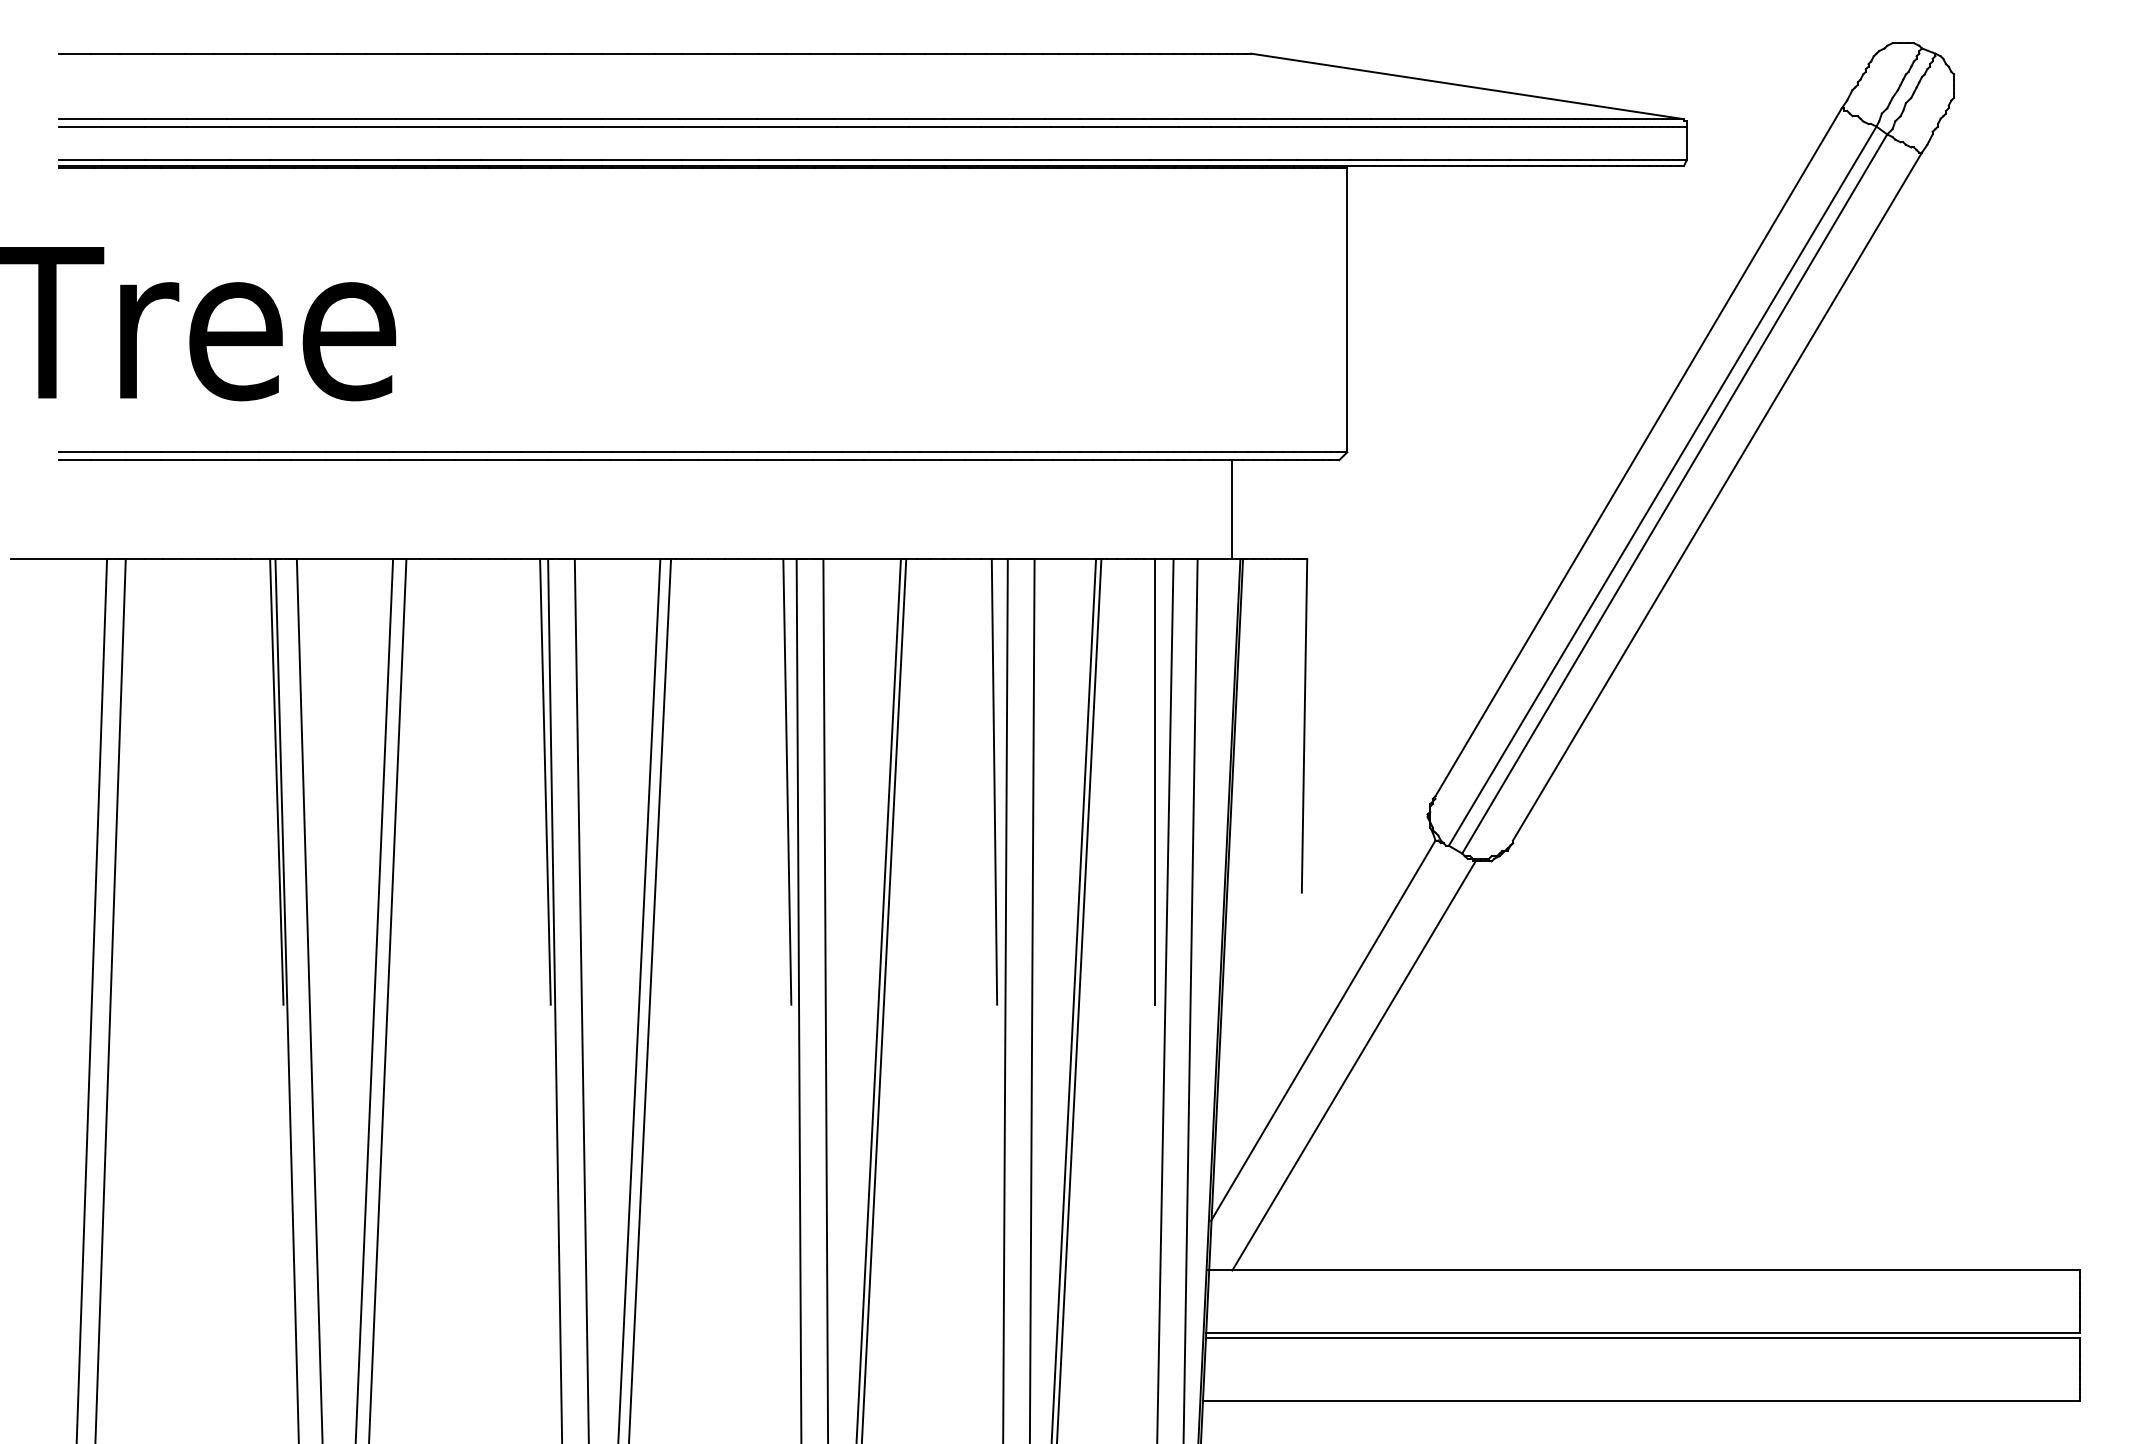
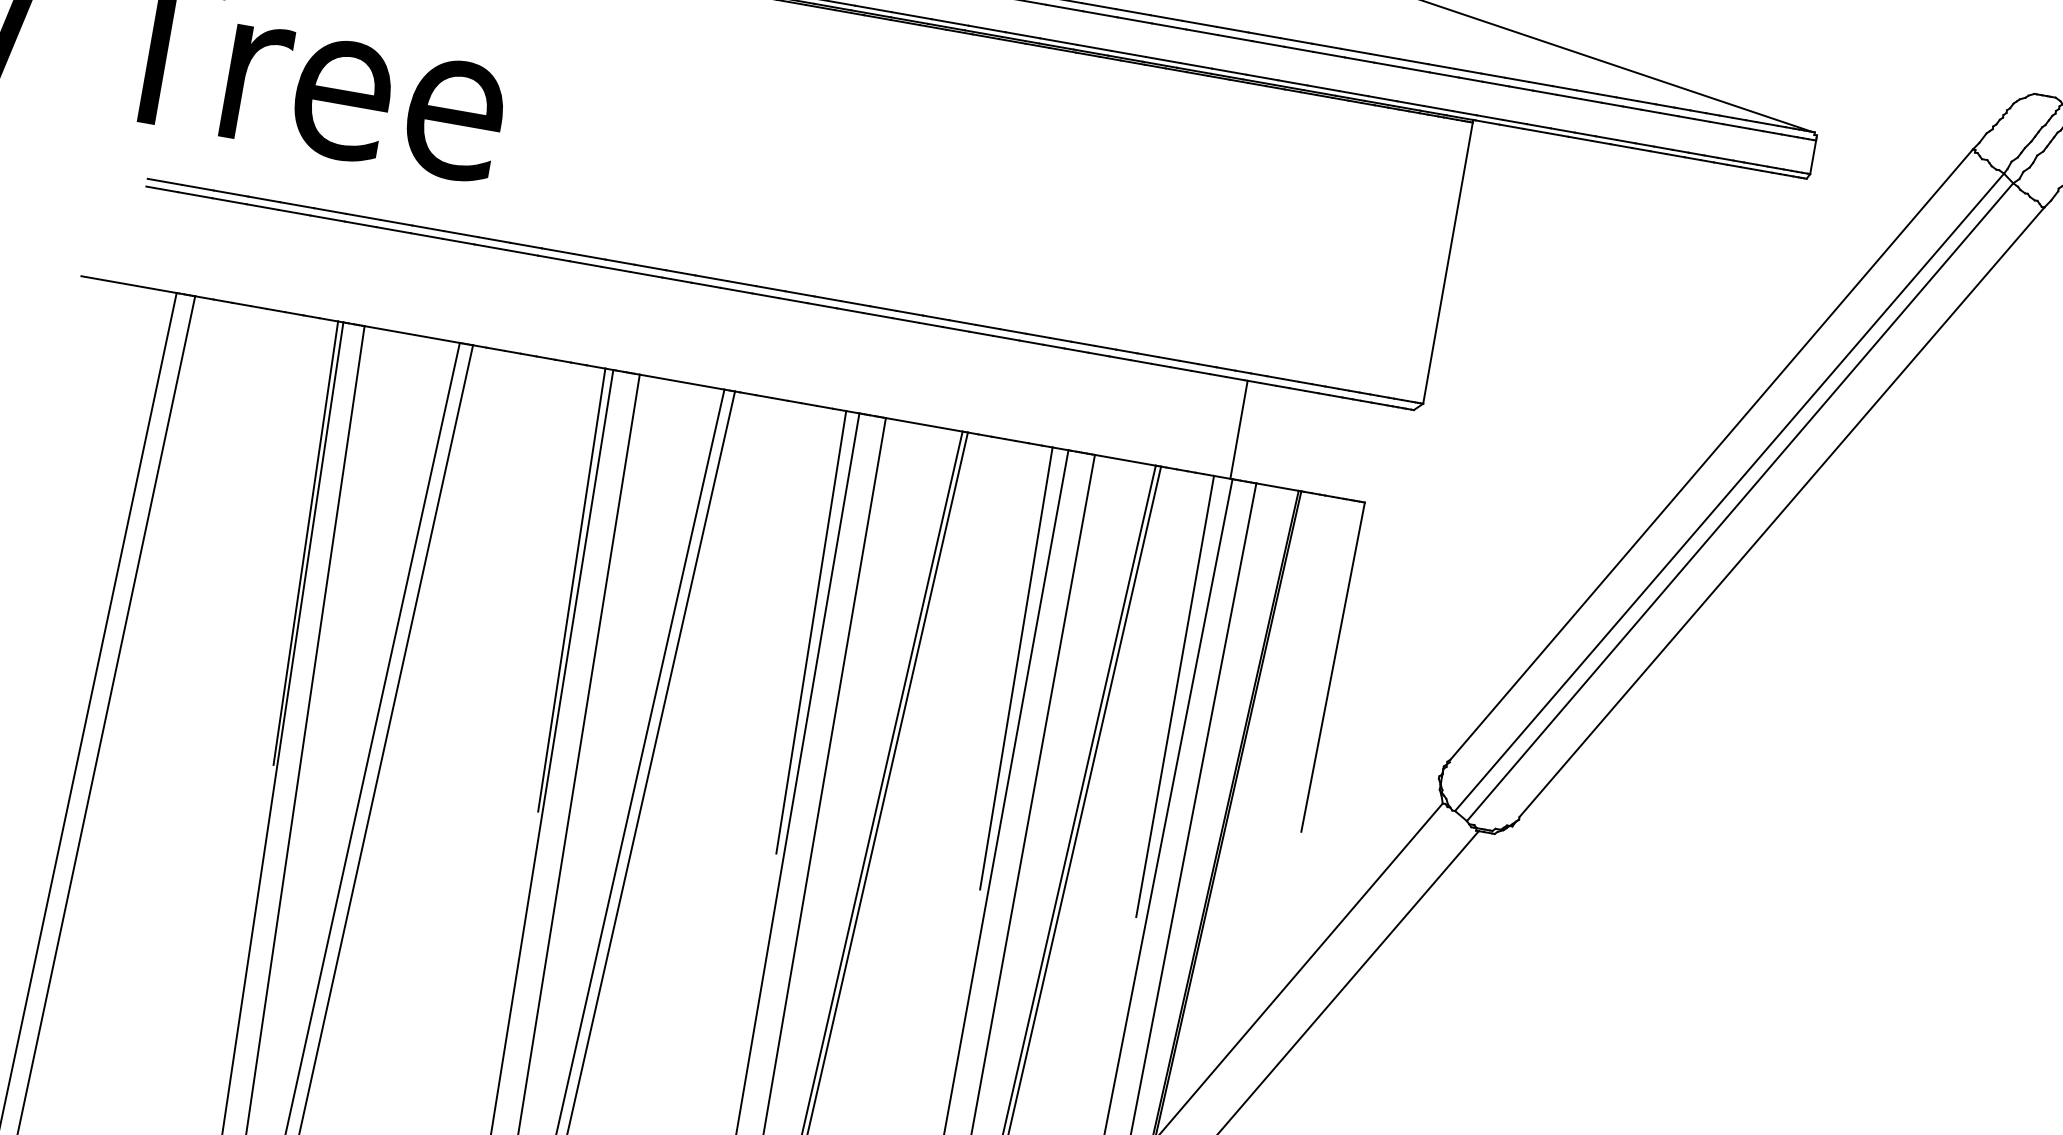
line: (1232, 509) -> (1239, 429), moved

